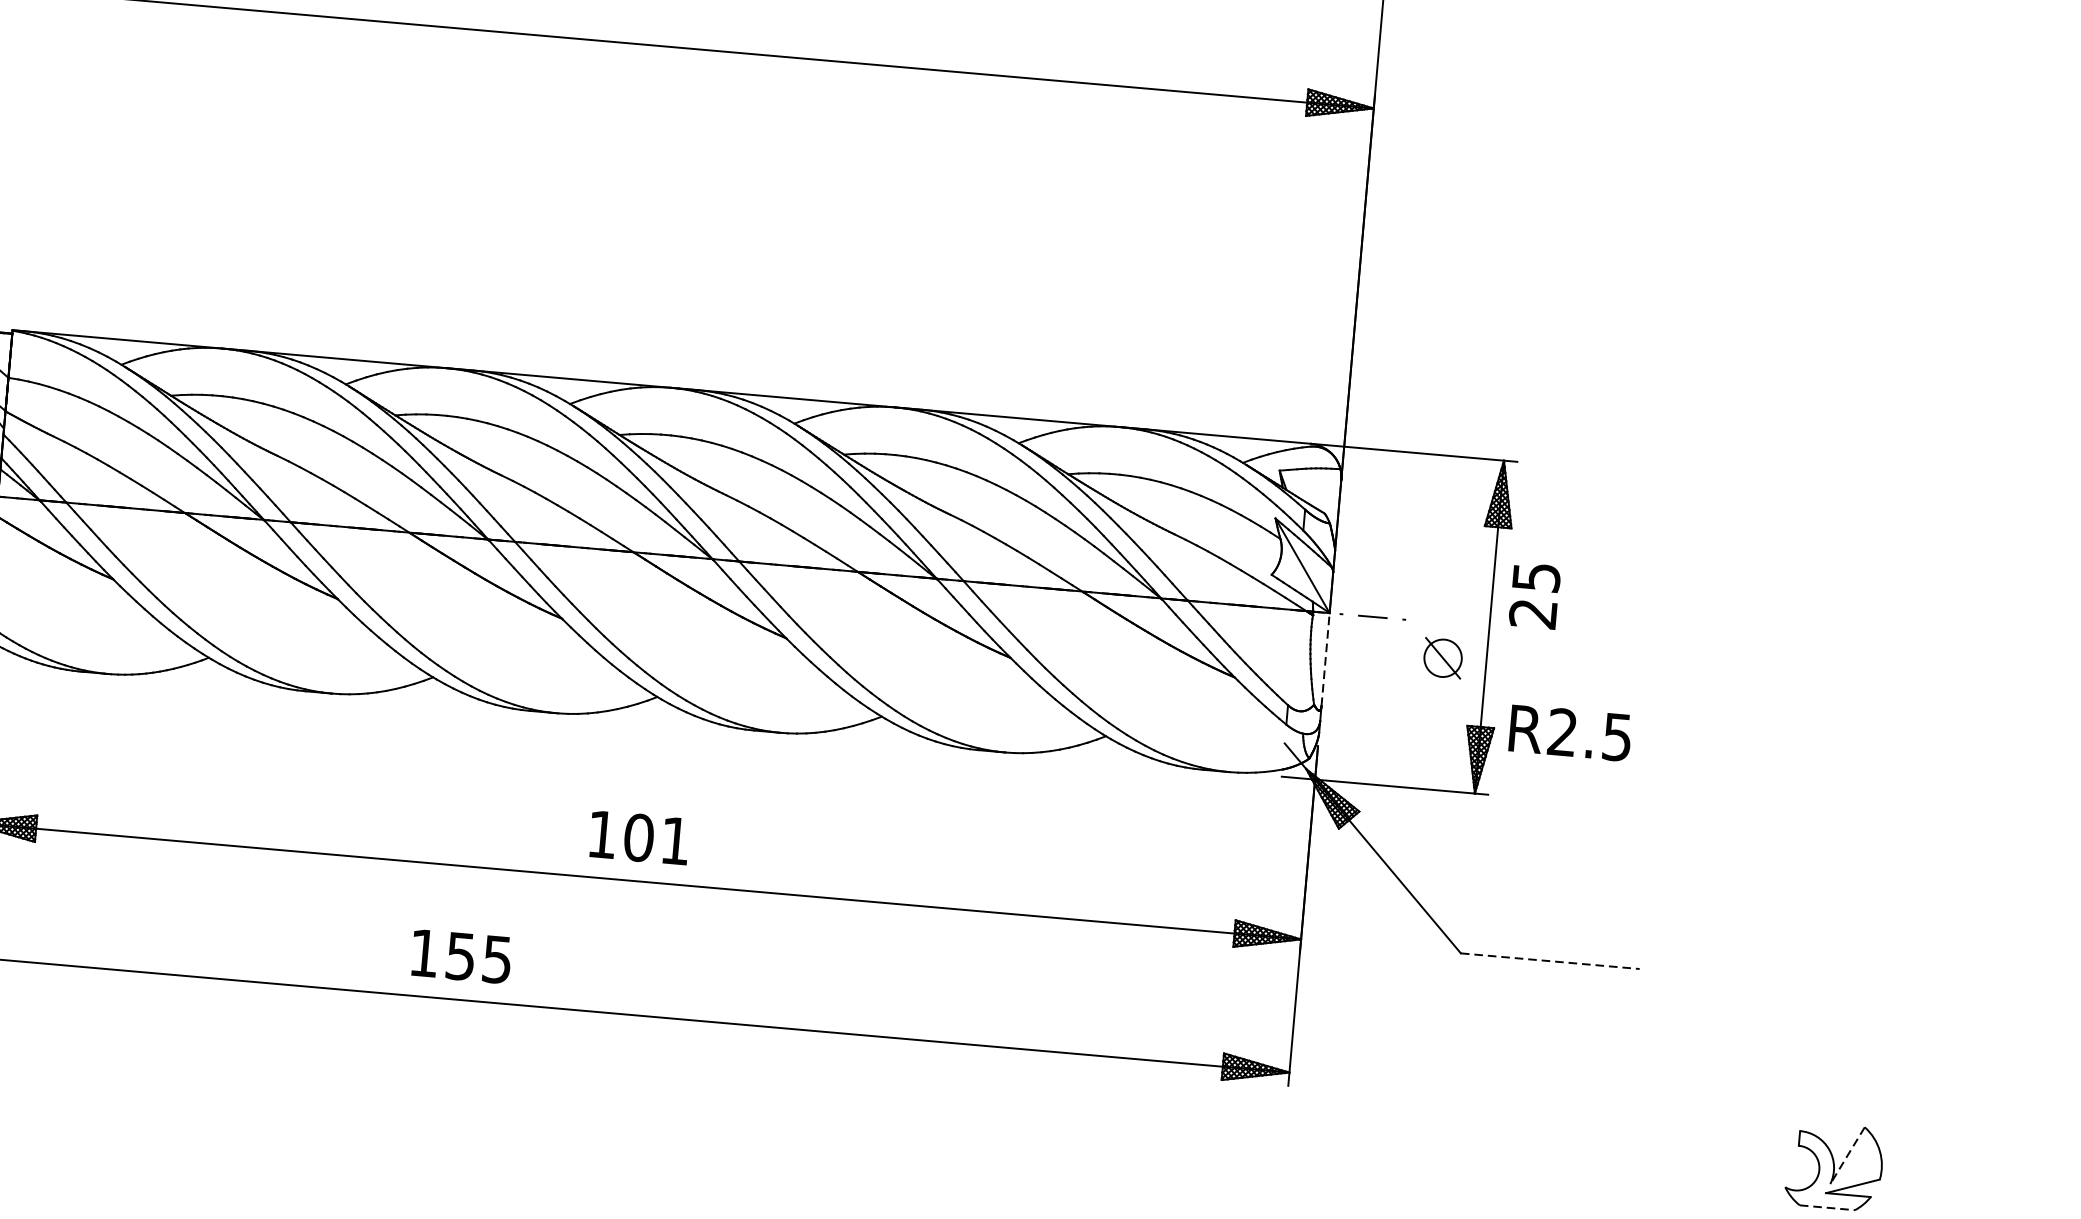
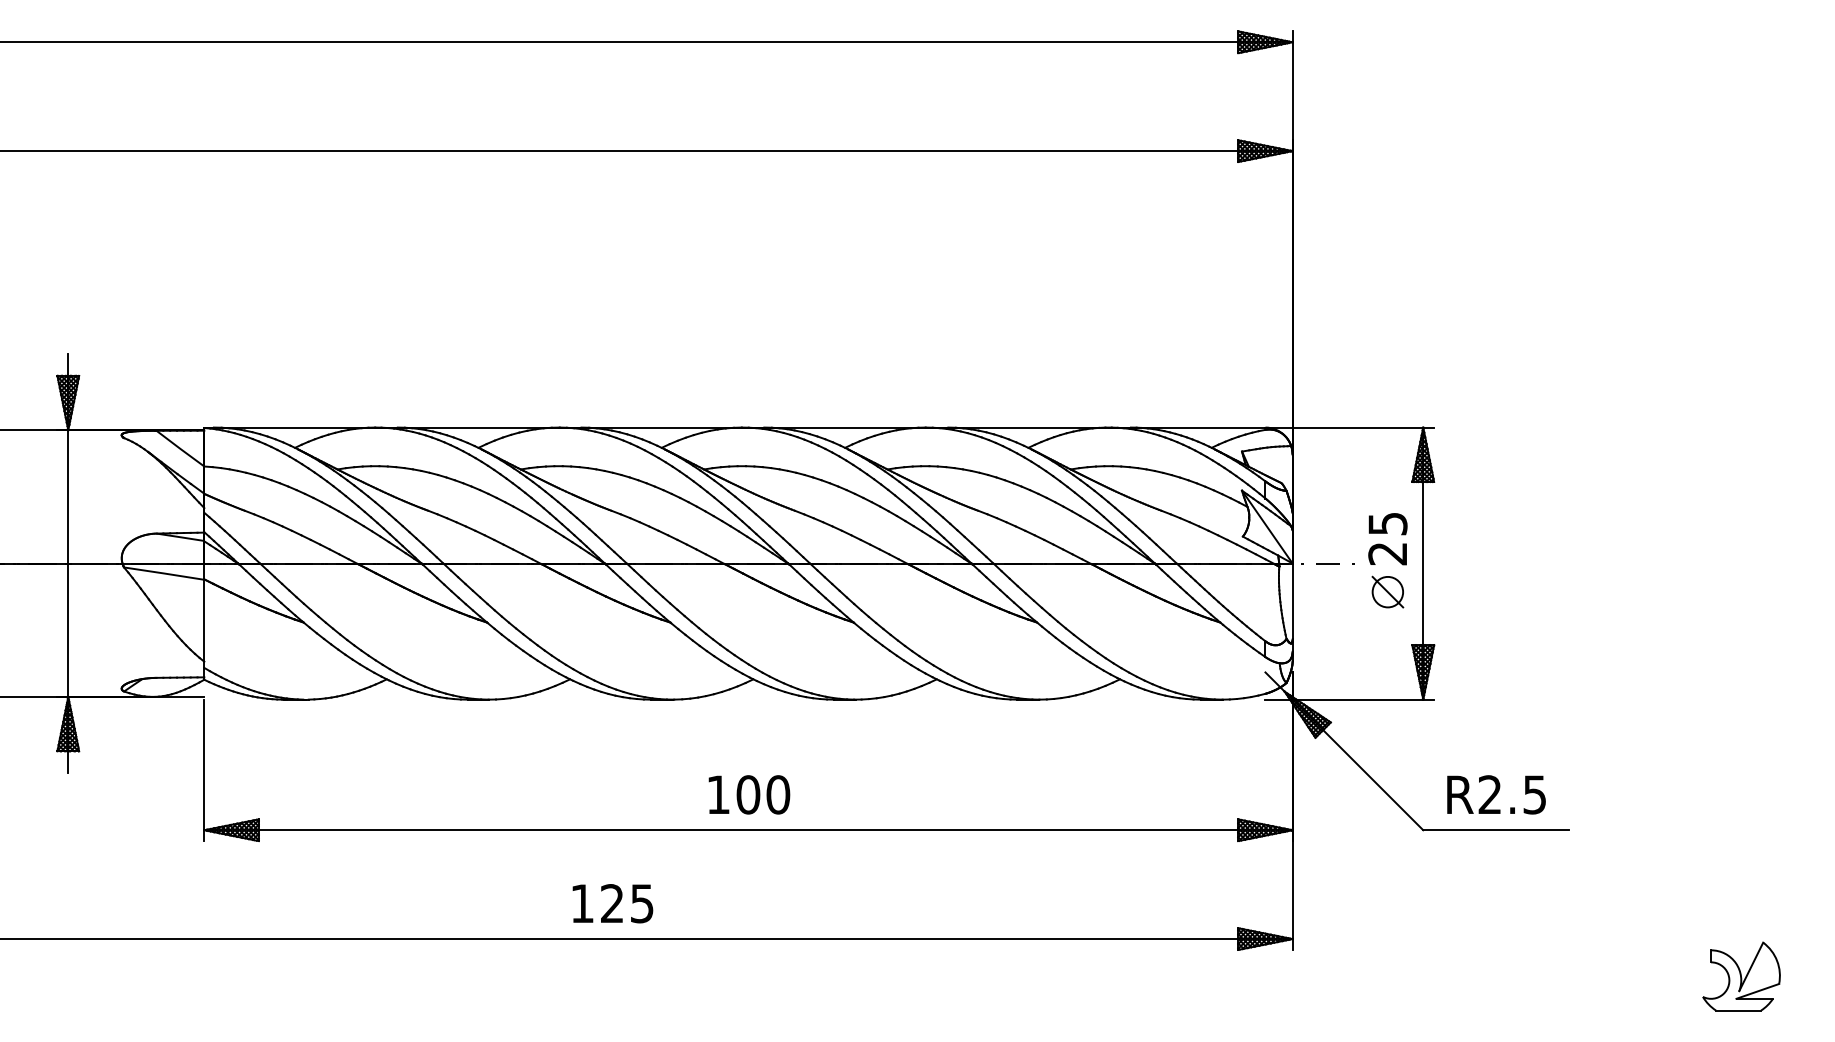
text: (1534, 596) -> (1387, 539), moved
line: (1325, 659) -> (1292, 601), dashed -> solid
text: (1570, 732) -> (1496, 794), moved
text: (675, 840) -> (778, 794), 101 -> 100
text: (461, 956) -> (612, 903), 155 -> 125
line: (1550, 961) -> (1496, 830), dashed -> solid
line: (1847, 1156) -> (1751, 967), dashed -> solid
line: (1827, 1207) -> (1738, 1010), dashed -> solid

